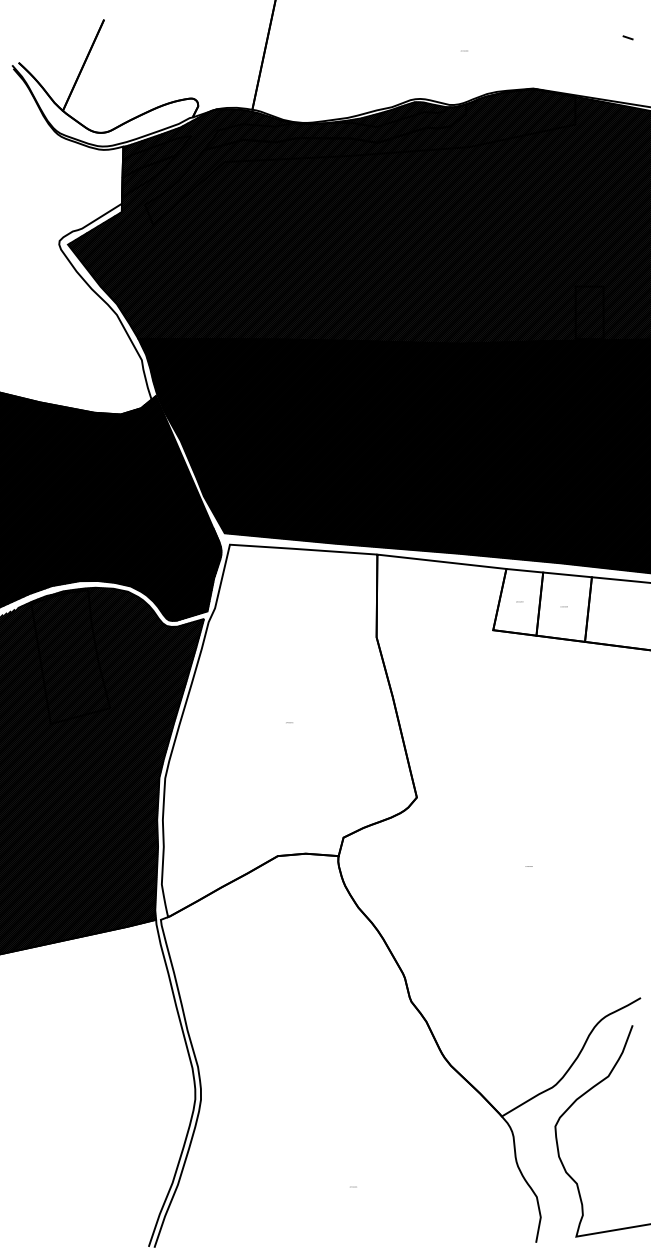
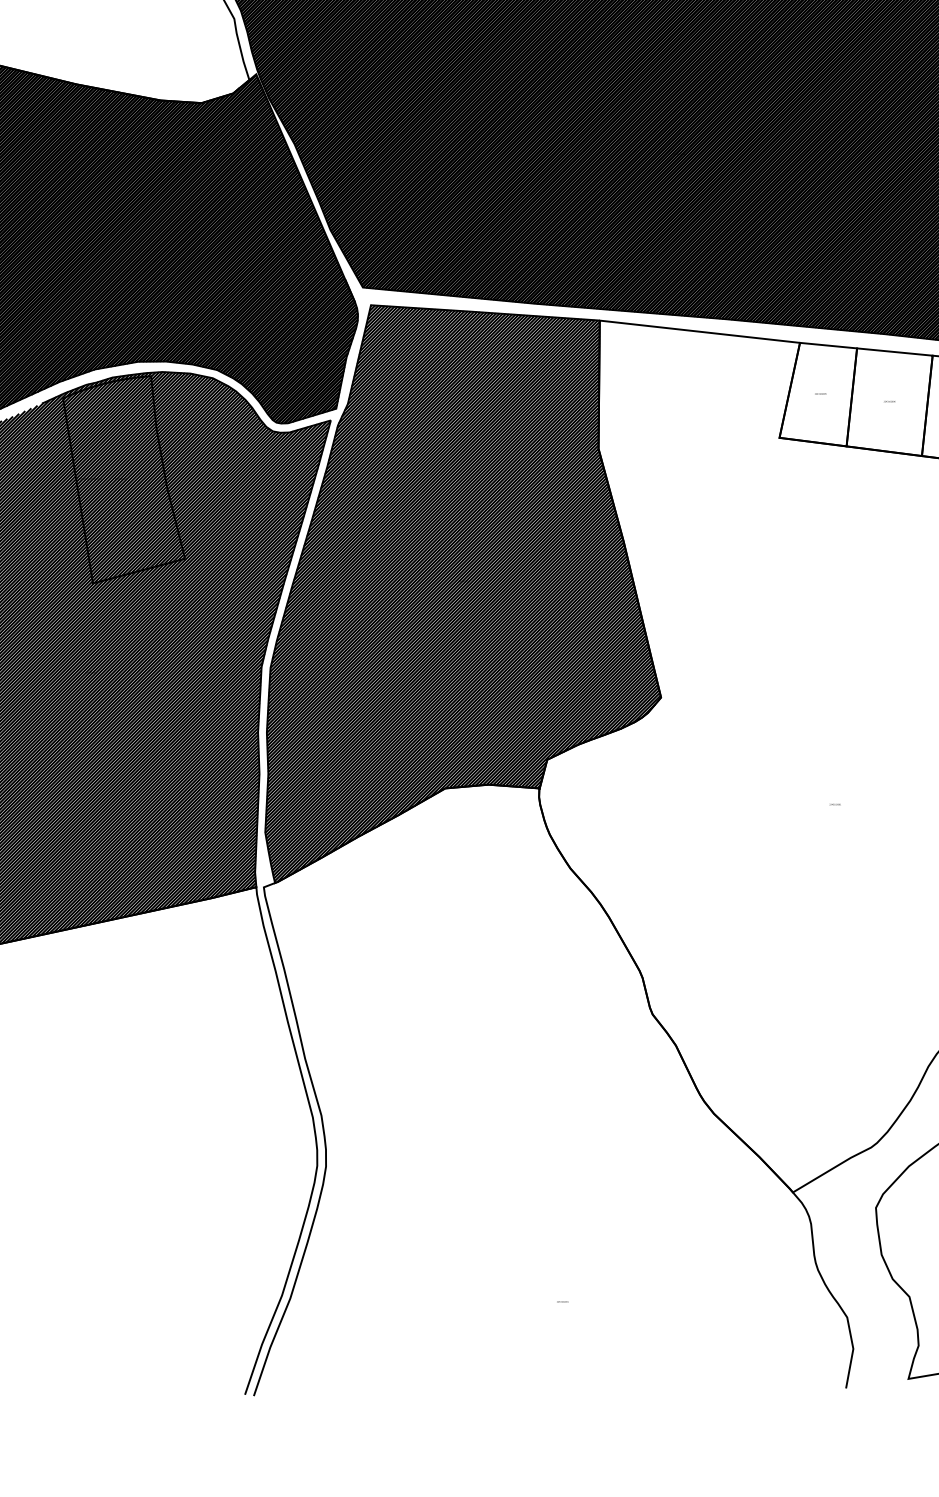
hatch: (288, 730) -> (461, 593), added

